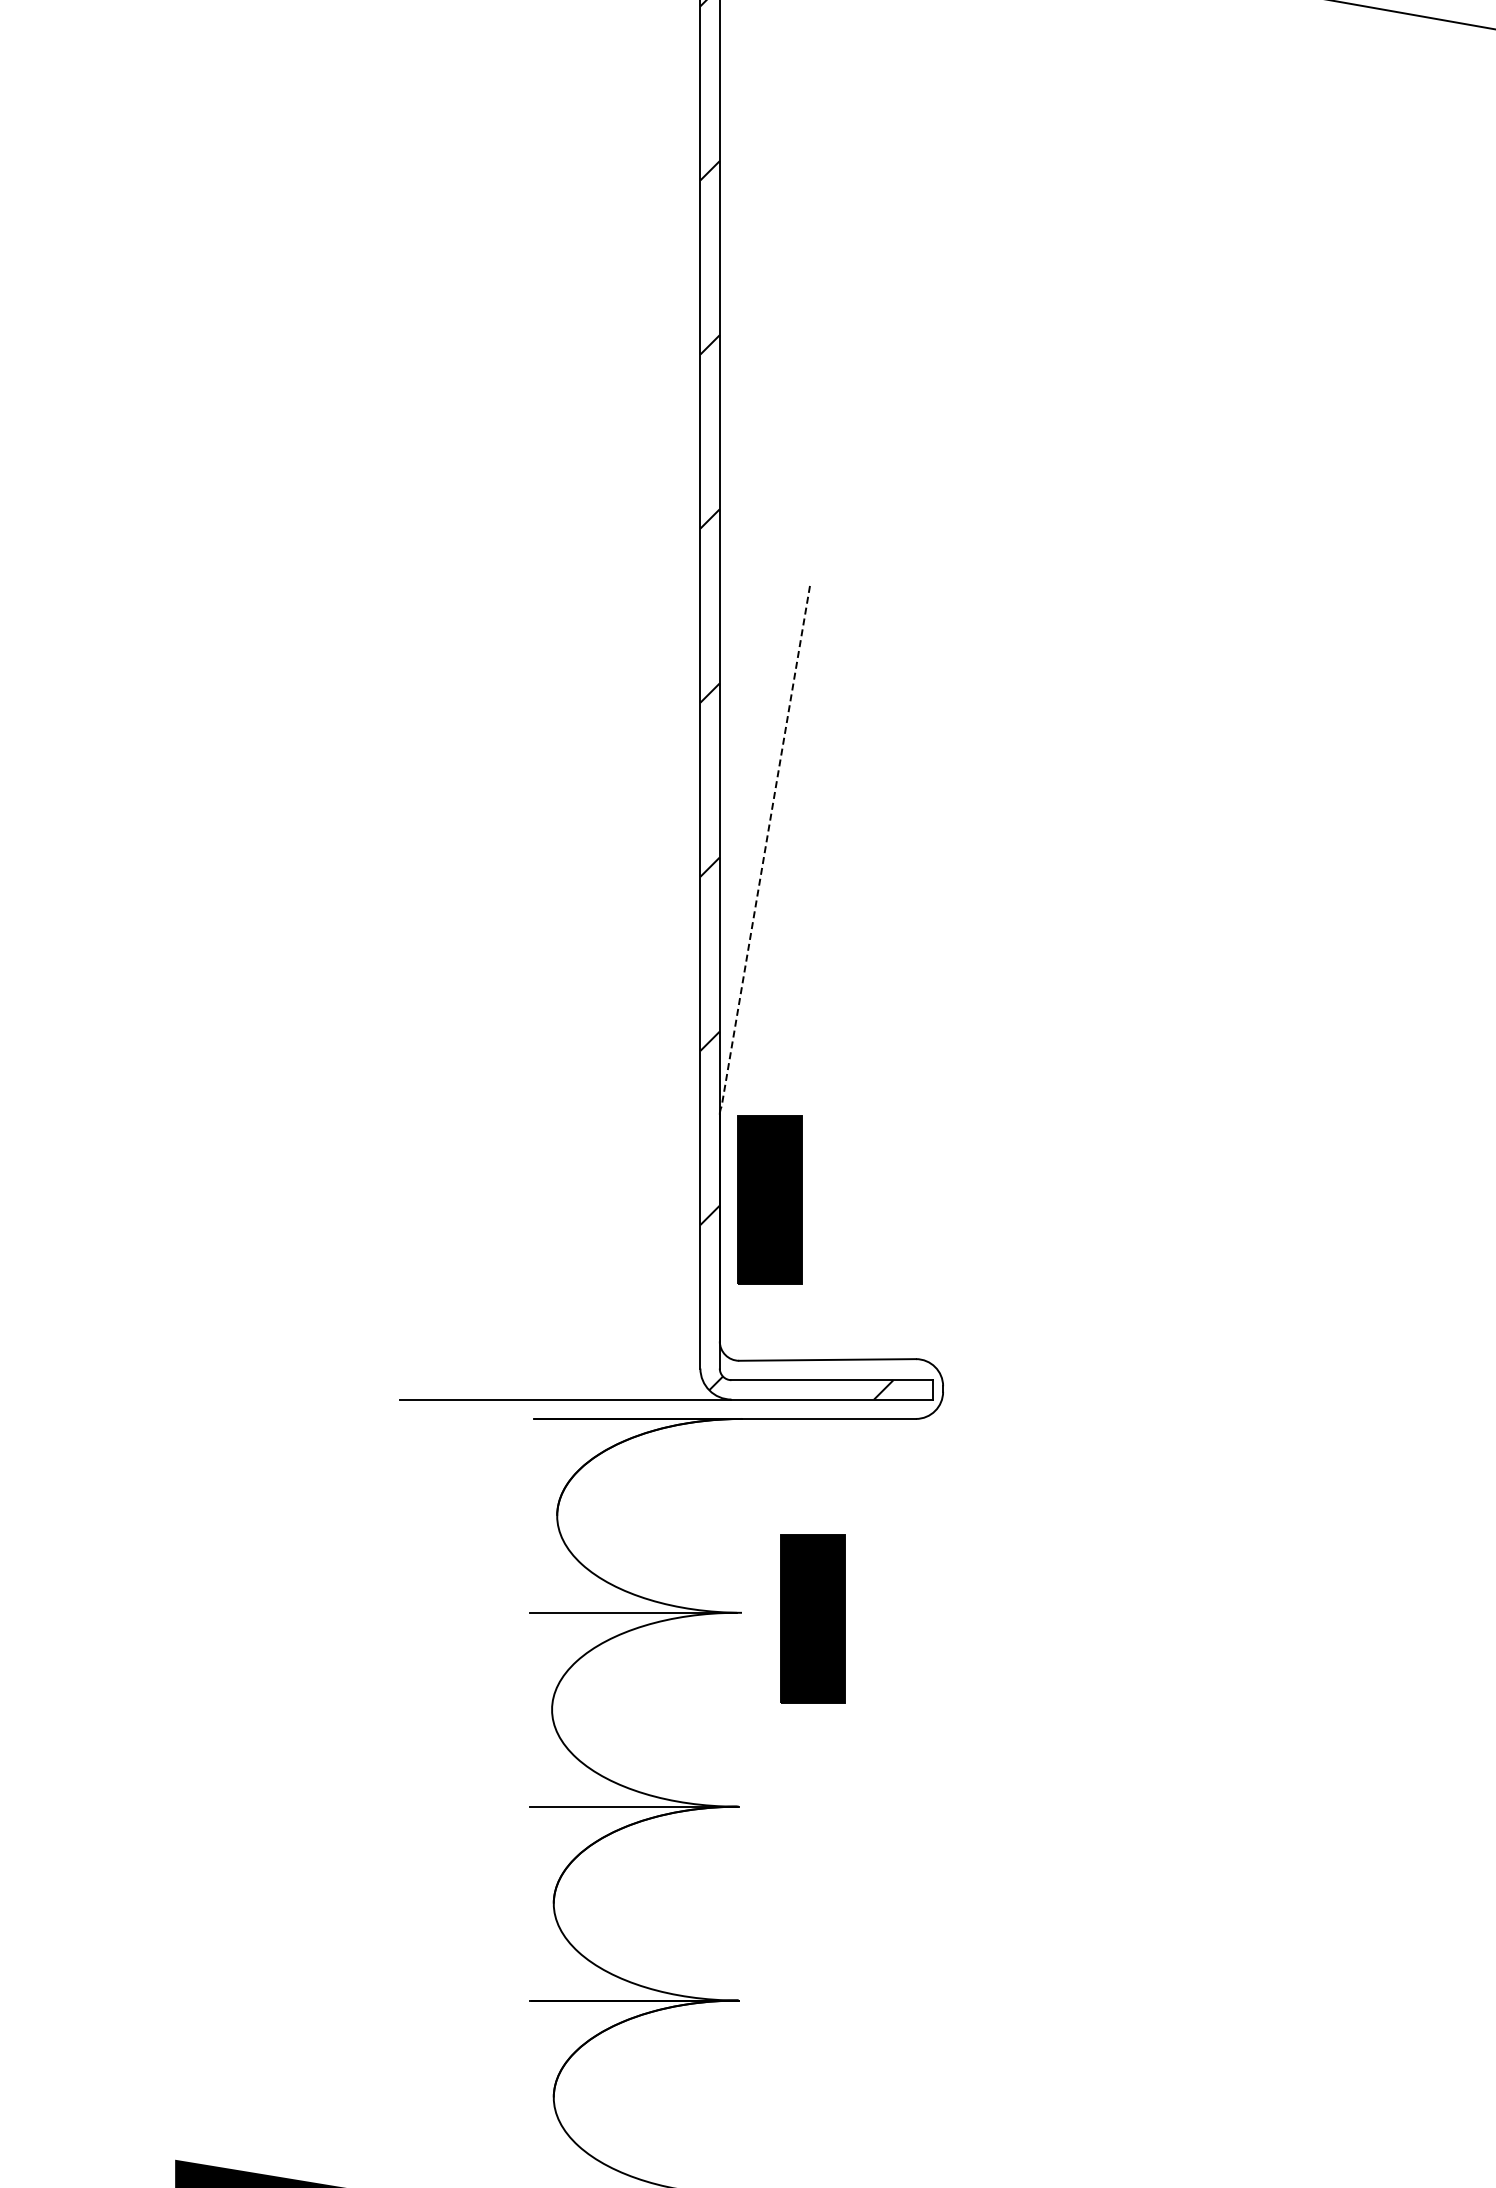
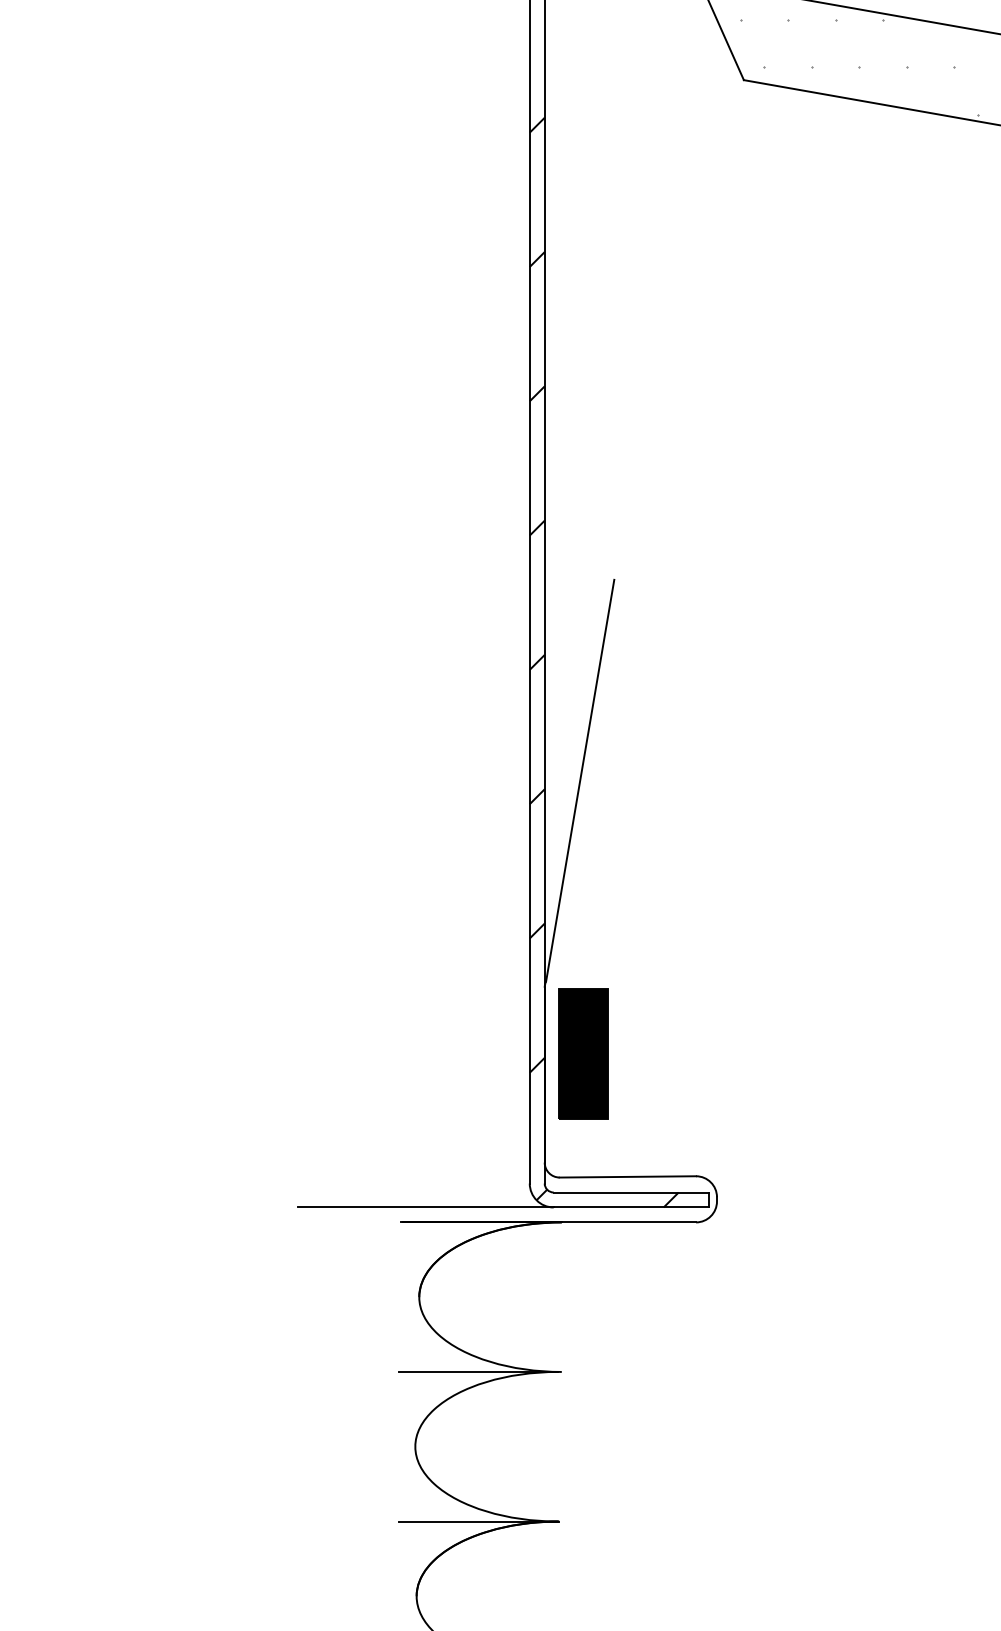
line: (765, 846) -> (579, 780), dashed -> solid
part: (812, 1618) -> (616, 1376), removed

